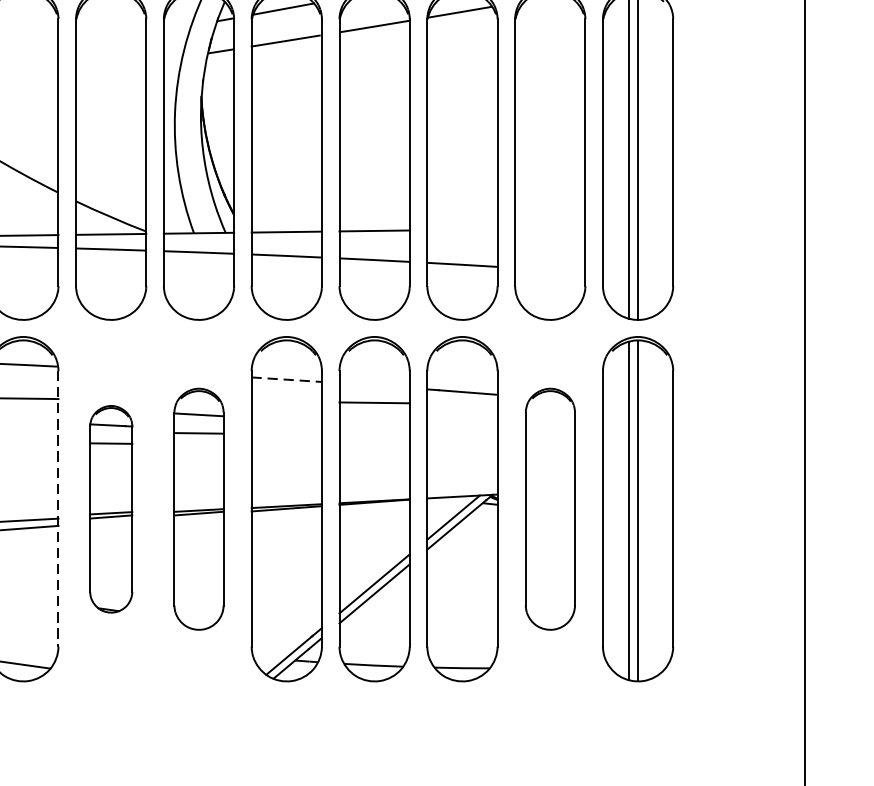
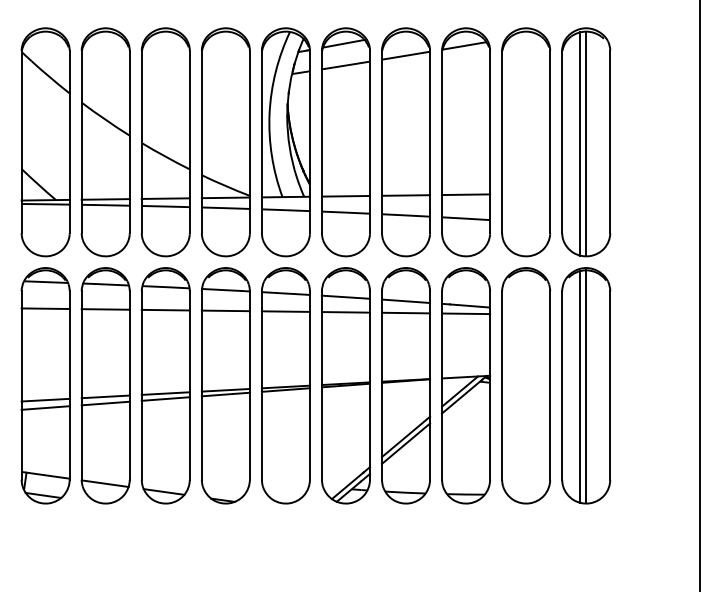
line: (463, 229) -> (466, 194), added
line: (286, 380) -> (345, 297), dashed -> solid
line: (373, 384) -> (405, 300), added
line: (286, 402) -> (345, 312), added
line: (463, 403) -> (466, 313), added
part: (110, 508) -> (225, 385), size x1.67
part: (198, 508) -> (285, 385), size x1.43
part: (550, 508) -> (526, 385), size x1.43
line: (57, 510) -> (189, 386), dashed -> solid

